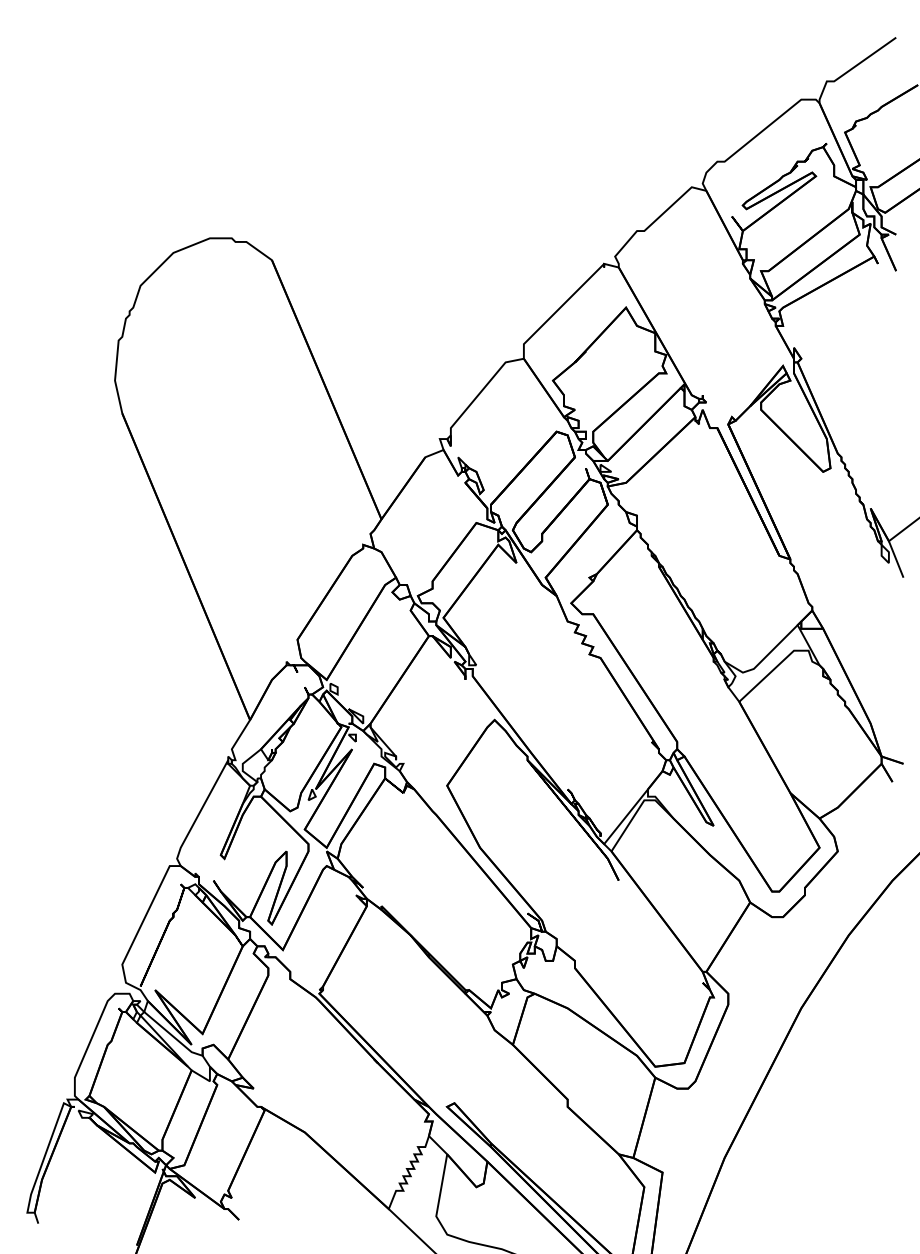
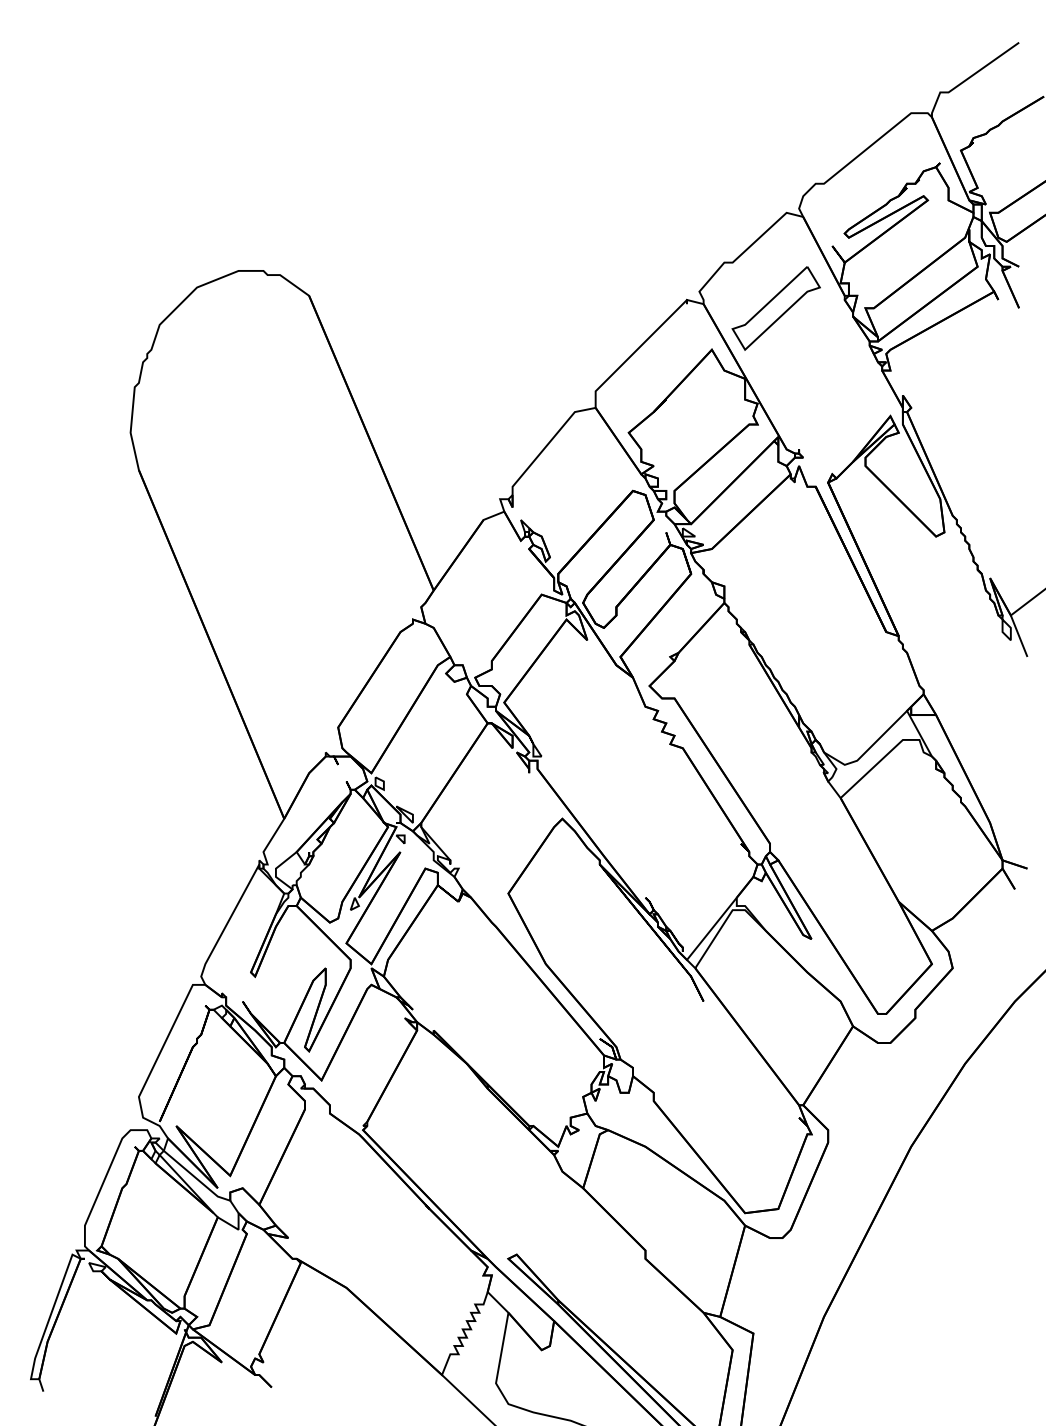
part: (682, 271) -> (776, 308), added

